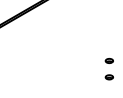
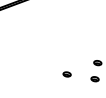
part: (80, 77) -> (66, 74), added

